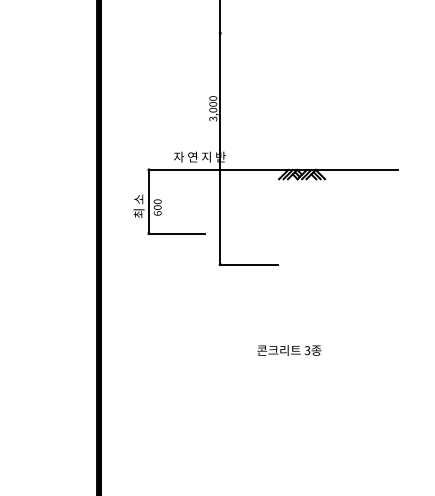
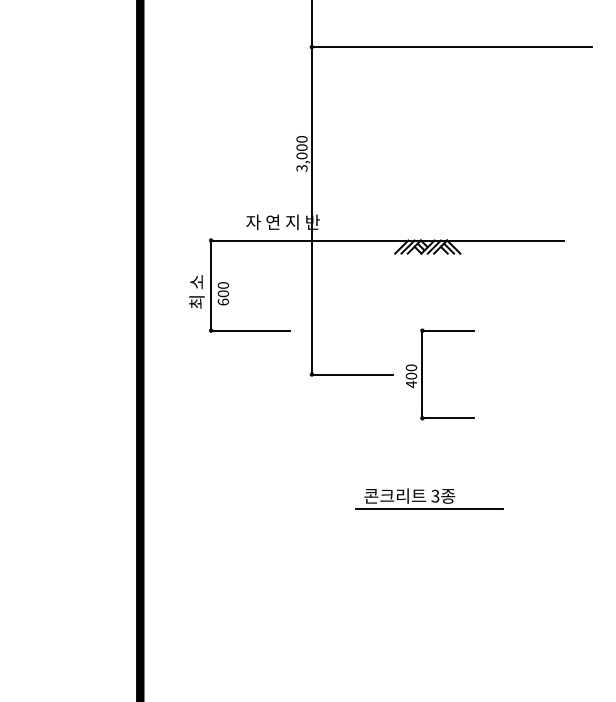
line: (319, 33) -> (452, 47), added
part: (298, 264) -> (422, 374), added
line: (303, 359) -> (429, 508), added

